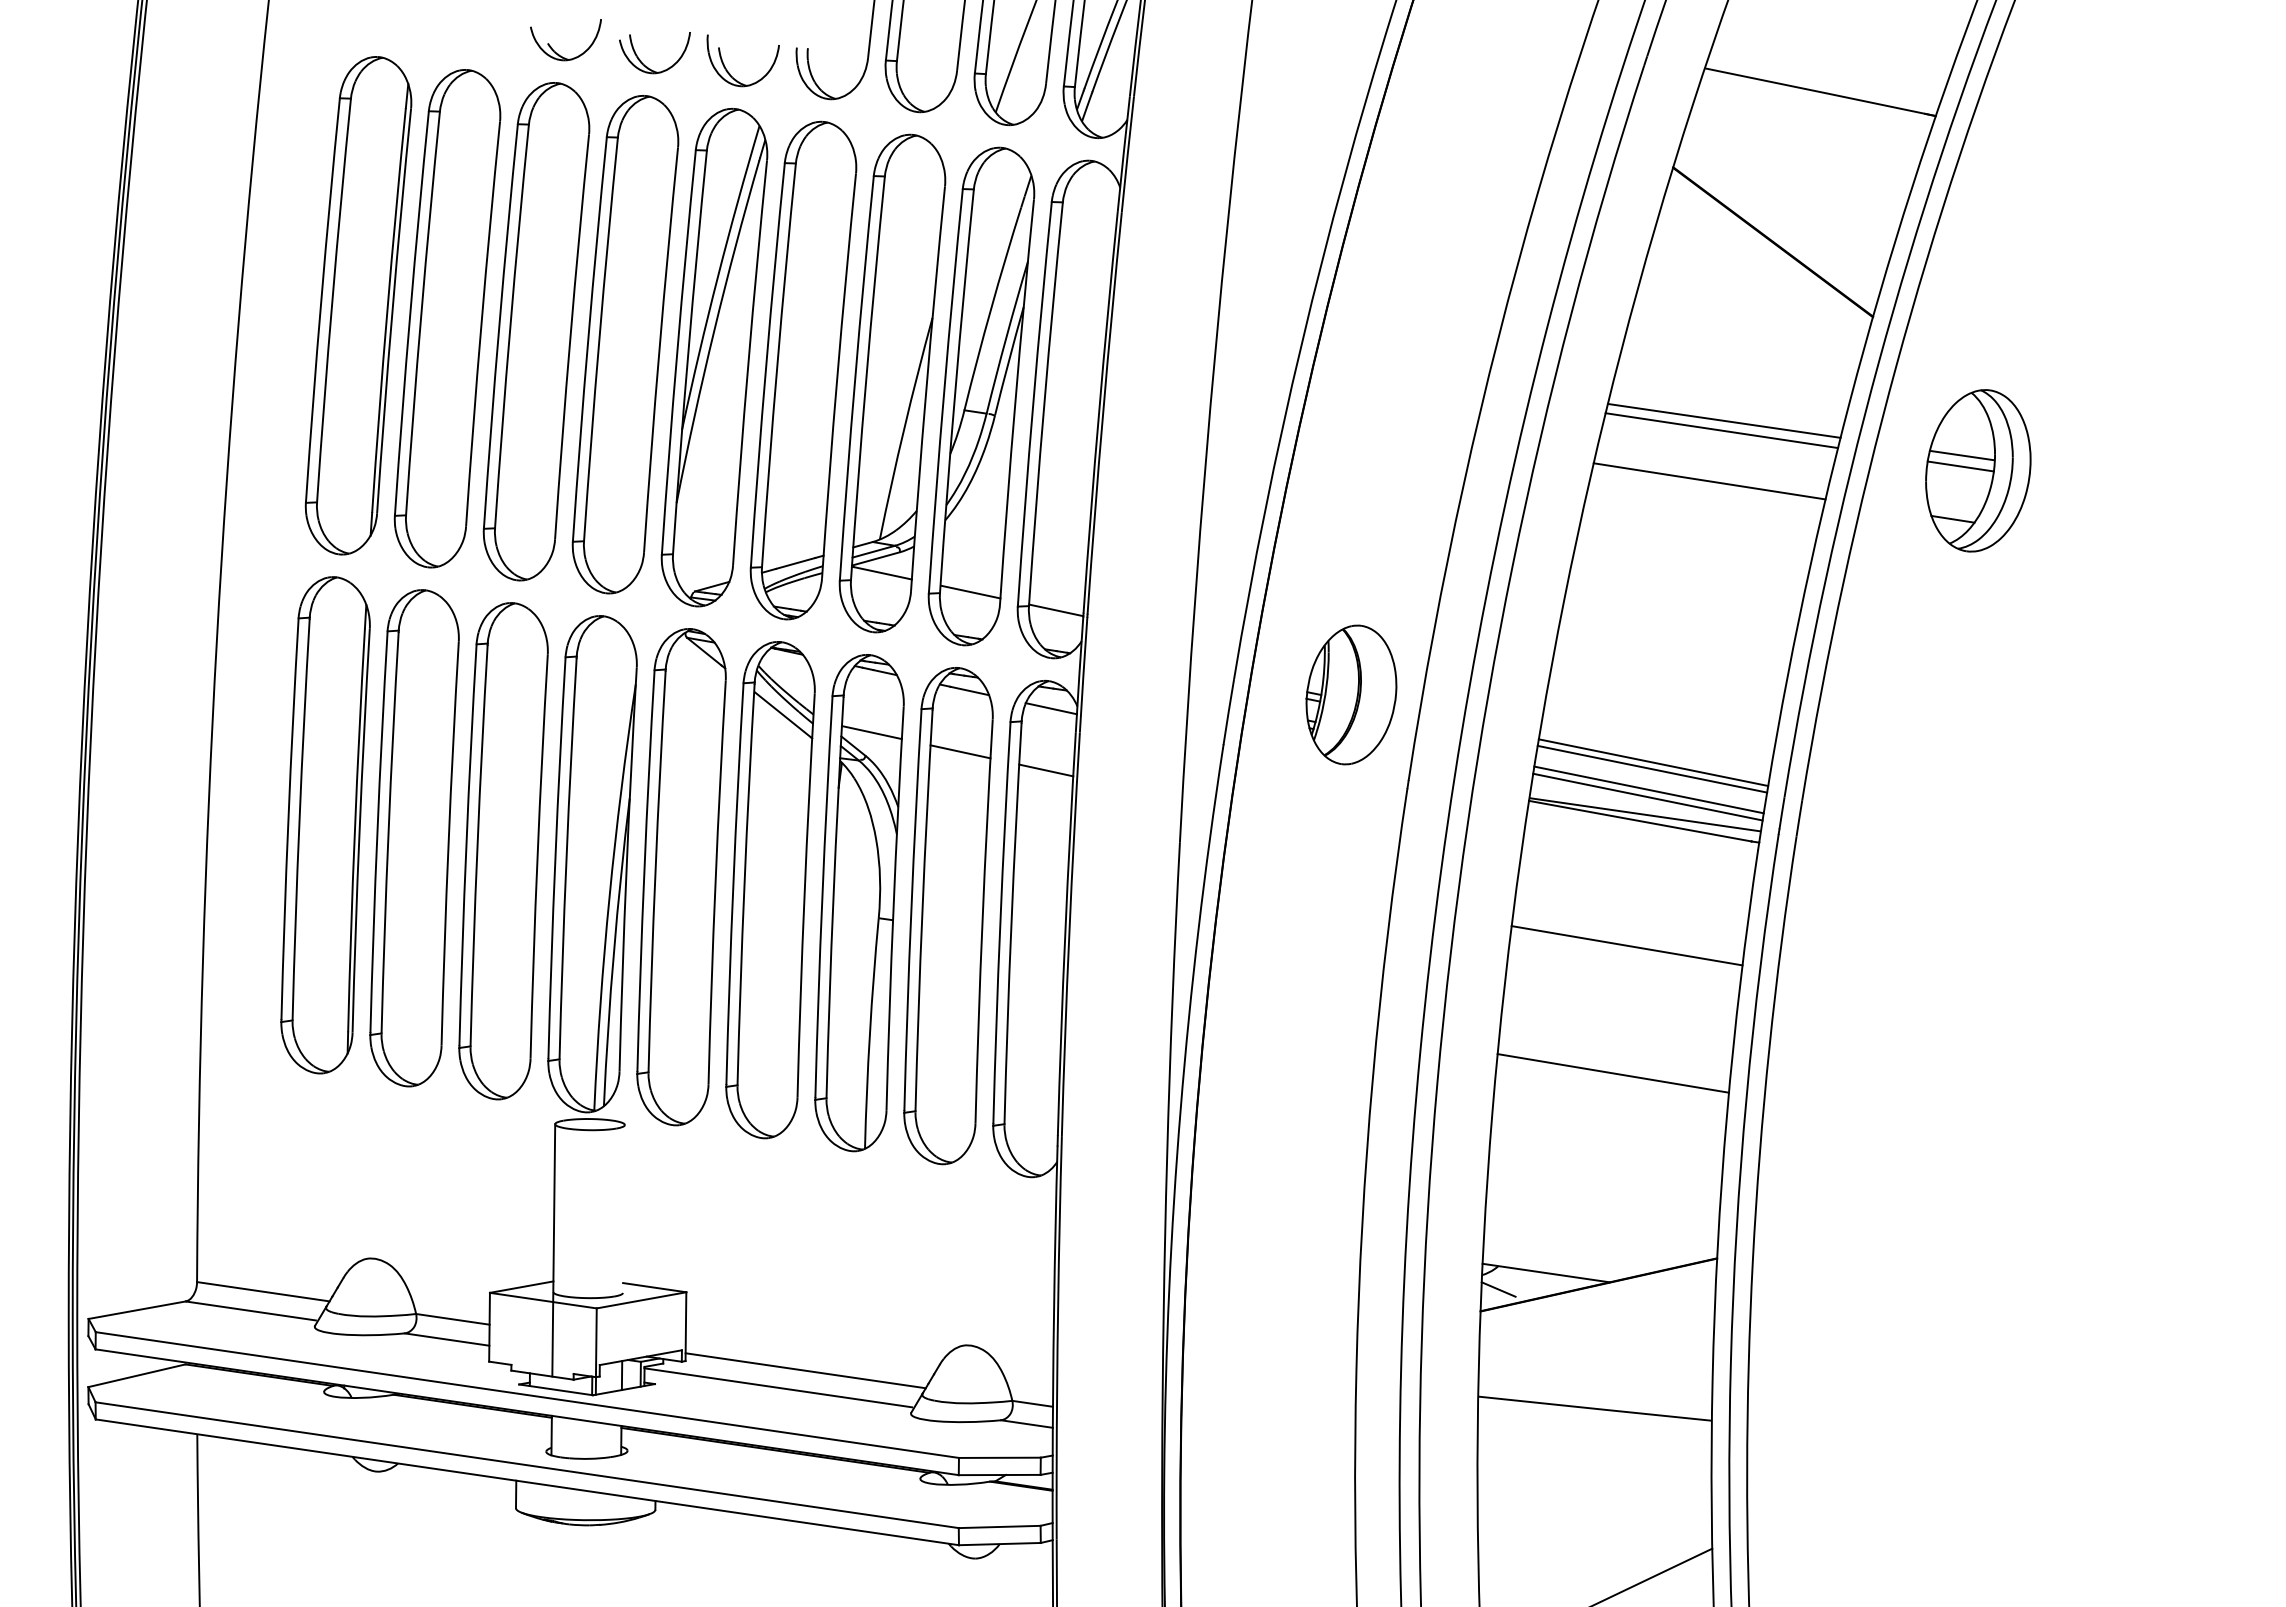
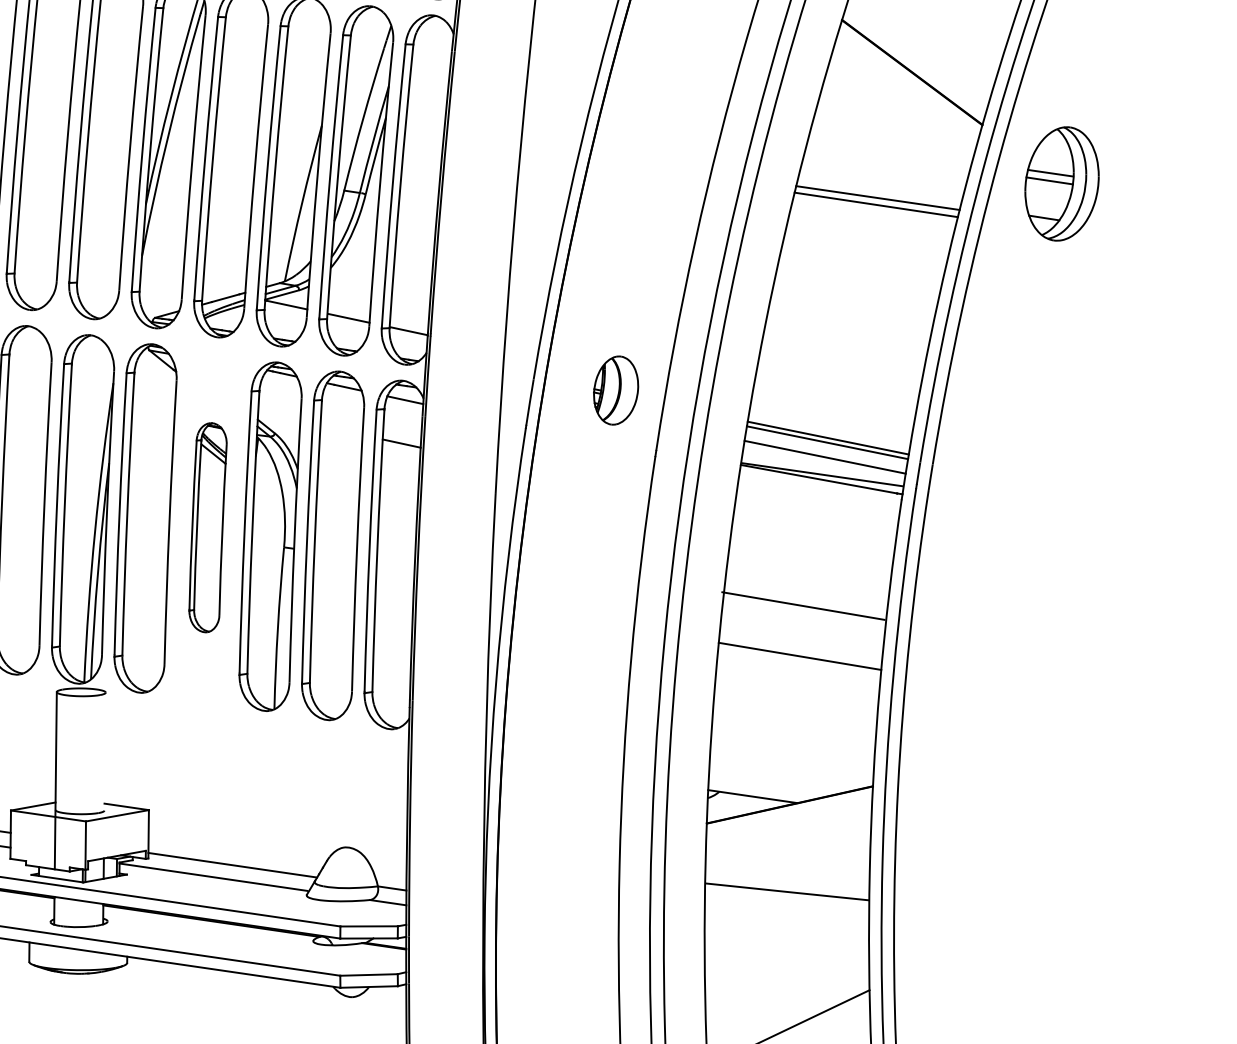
part: (1978, 470) -> (1062, 183), moved
line: (1709, 481) -> (867, 240), removed
part: (1351, 694) -> (616, 390), size x0.7
line: (871, 732) -> (278, 416), removed
line: (960, 751) -> (341, 430), removed
line: (1647, 796) -> (824, 461), removed
part: (770, 890) -> (208, 527), size x0.6
line: (1626, 945) -> (802, 605), moved
line: (1498, 1289) -> (719, 808), removed

